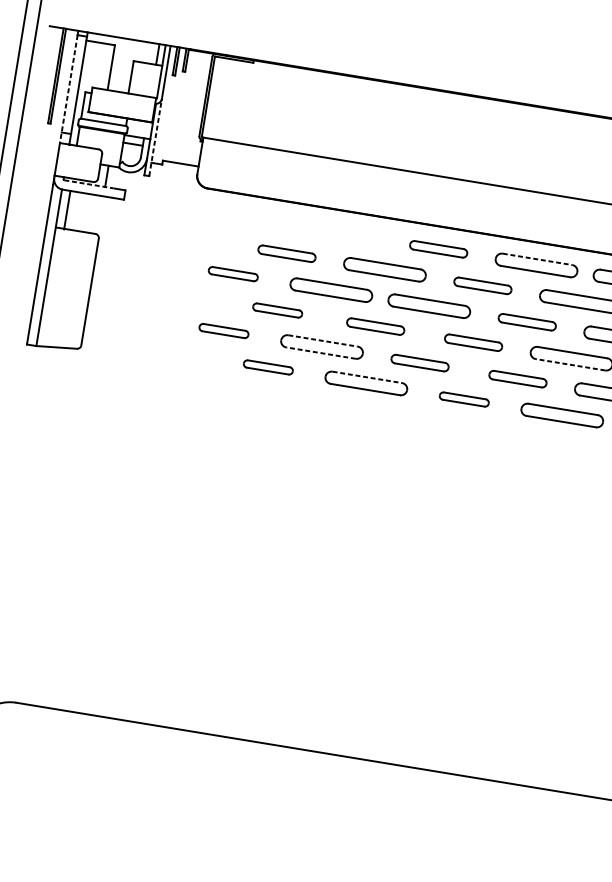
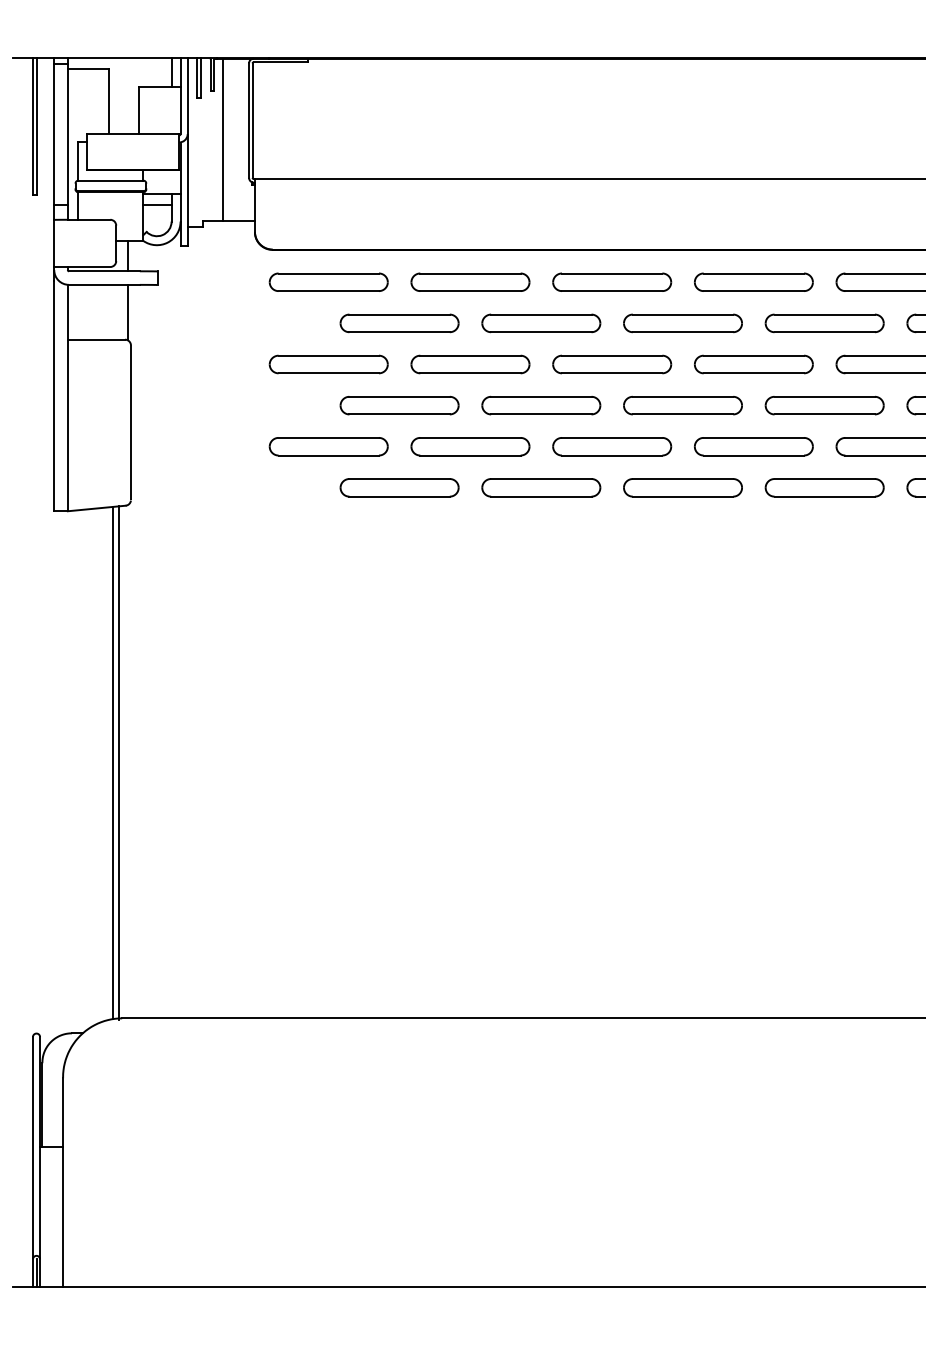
line: (68, 89) -> (54, 142), dashed -> solid
line: (186, 106) -> (223, 139), added
line: (155, 137) -> (187, 190), dashed -> solid
line: (88, 184) -> (104, 271), dashed -> solid
line: (67, 210) -> (128, 312), moved
part: (242, 216) -> (328, 281), added
part: (340, 232) -> (470, 281), added
part: (438, 248) -> (612, 281), size x1.43
part: (286, 253) -> (399, 323), size x1.43
line: (537, 259) -> (754, 273), dashed -> solid
part: (233, 274) -> (328, 364), size x1.67
part: (482, 285) -> (682, 323), size x1.43
part: (277, 310) -> (399, 405), size x1.67
part: (526, 322) -> (753, 364), size x1.43
part: (375, 326) -> (541, 405), size x1.43
part: (223, 330) -> (328, 446), size x1.67
line: (323, 340) -> (470, 437), dashed -> solid
part: (473, 342) -> (682, 405), size x1.43
line: (320, 352) -> (469, 455), dashed -> solid
part: (420, 362) -> (612, 446), size x1.43
line: (570, 364) -> (824, 414), dashed -> solid
part: (268, 367) -> (399, 487), size x1.67
line: (367, 377) -> (541, 479), dashed -> solid
part: (517, 378) -> (753, 446), size x1.43
part: (463, 399) -> (682, 487), size x1.67
line: (39, 524) -> (113, 762), added
line: (43, 525) -> (119, 762), added

